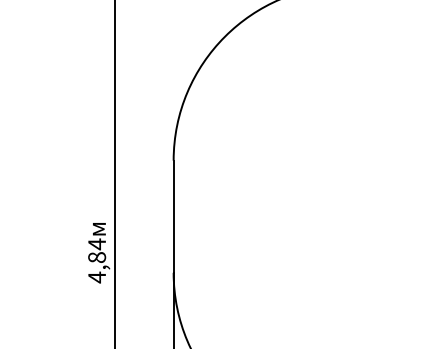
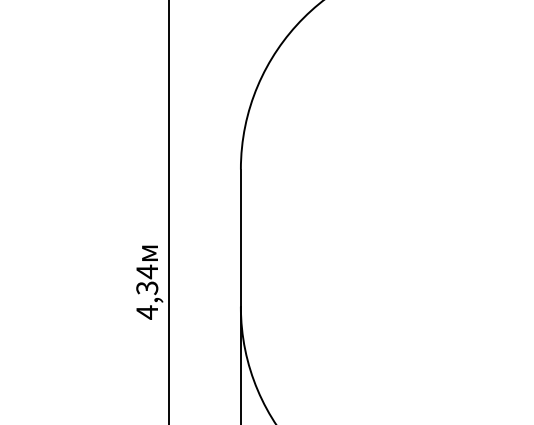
text: (96, 257) -> (146, 288), 4,84 -> 4,34

